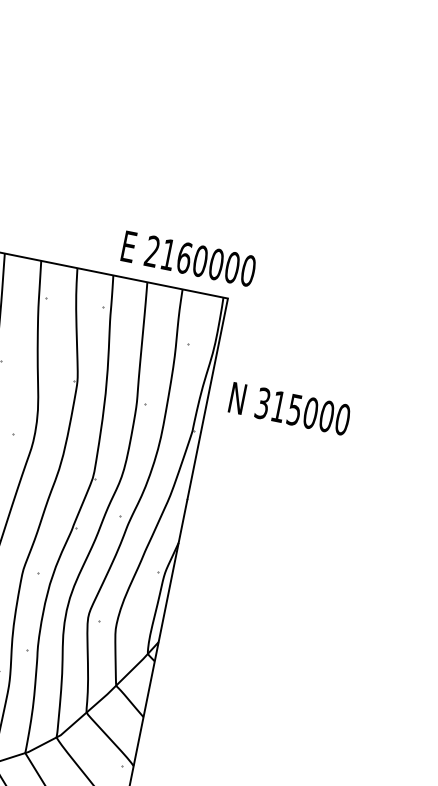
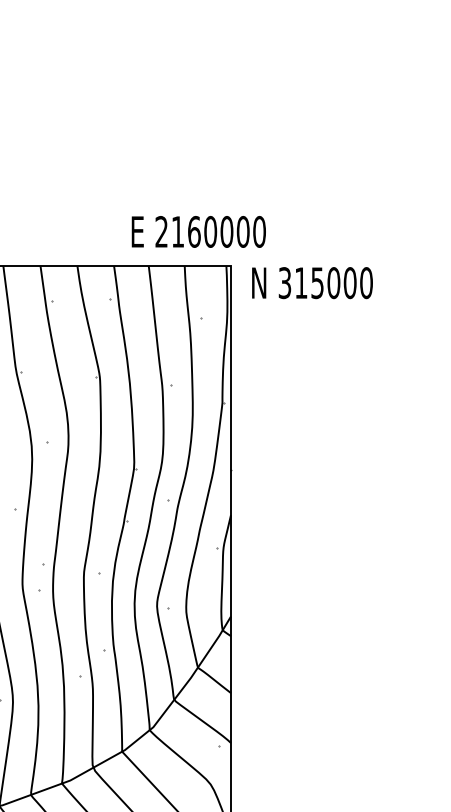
text: (188, 258) -> (198, 231), moved
text: (289, 409) -> (312, 283), moved

